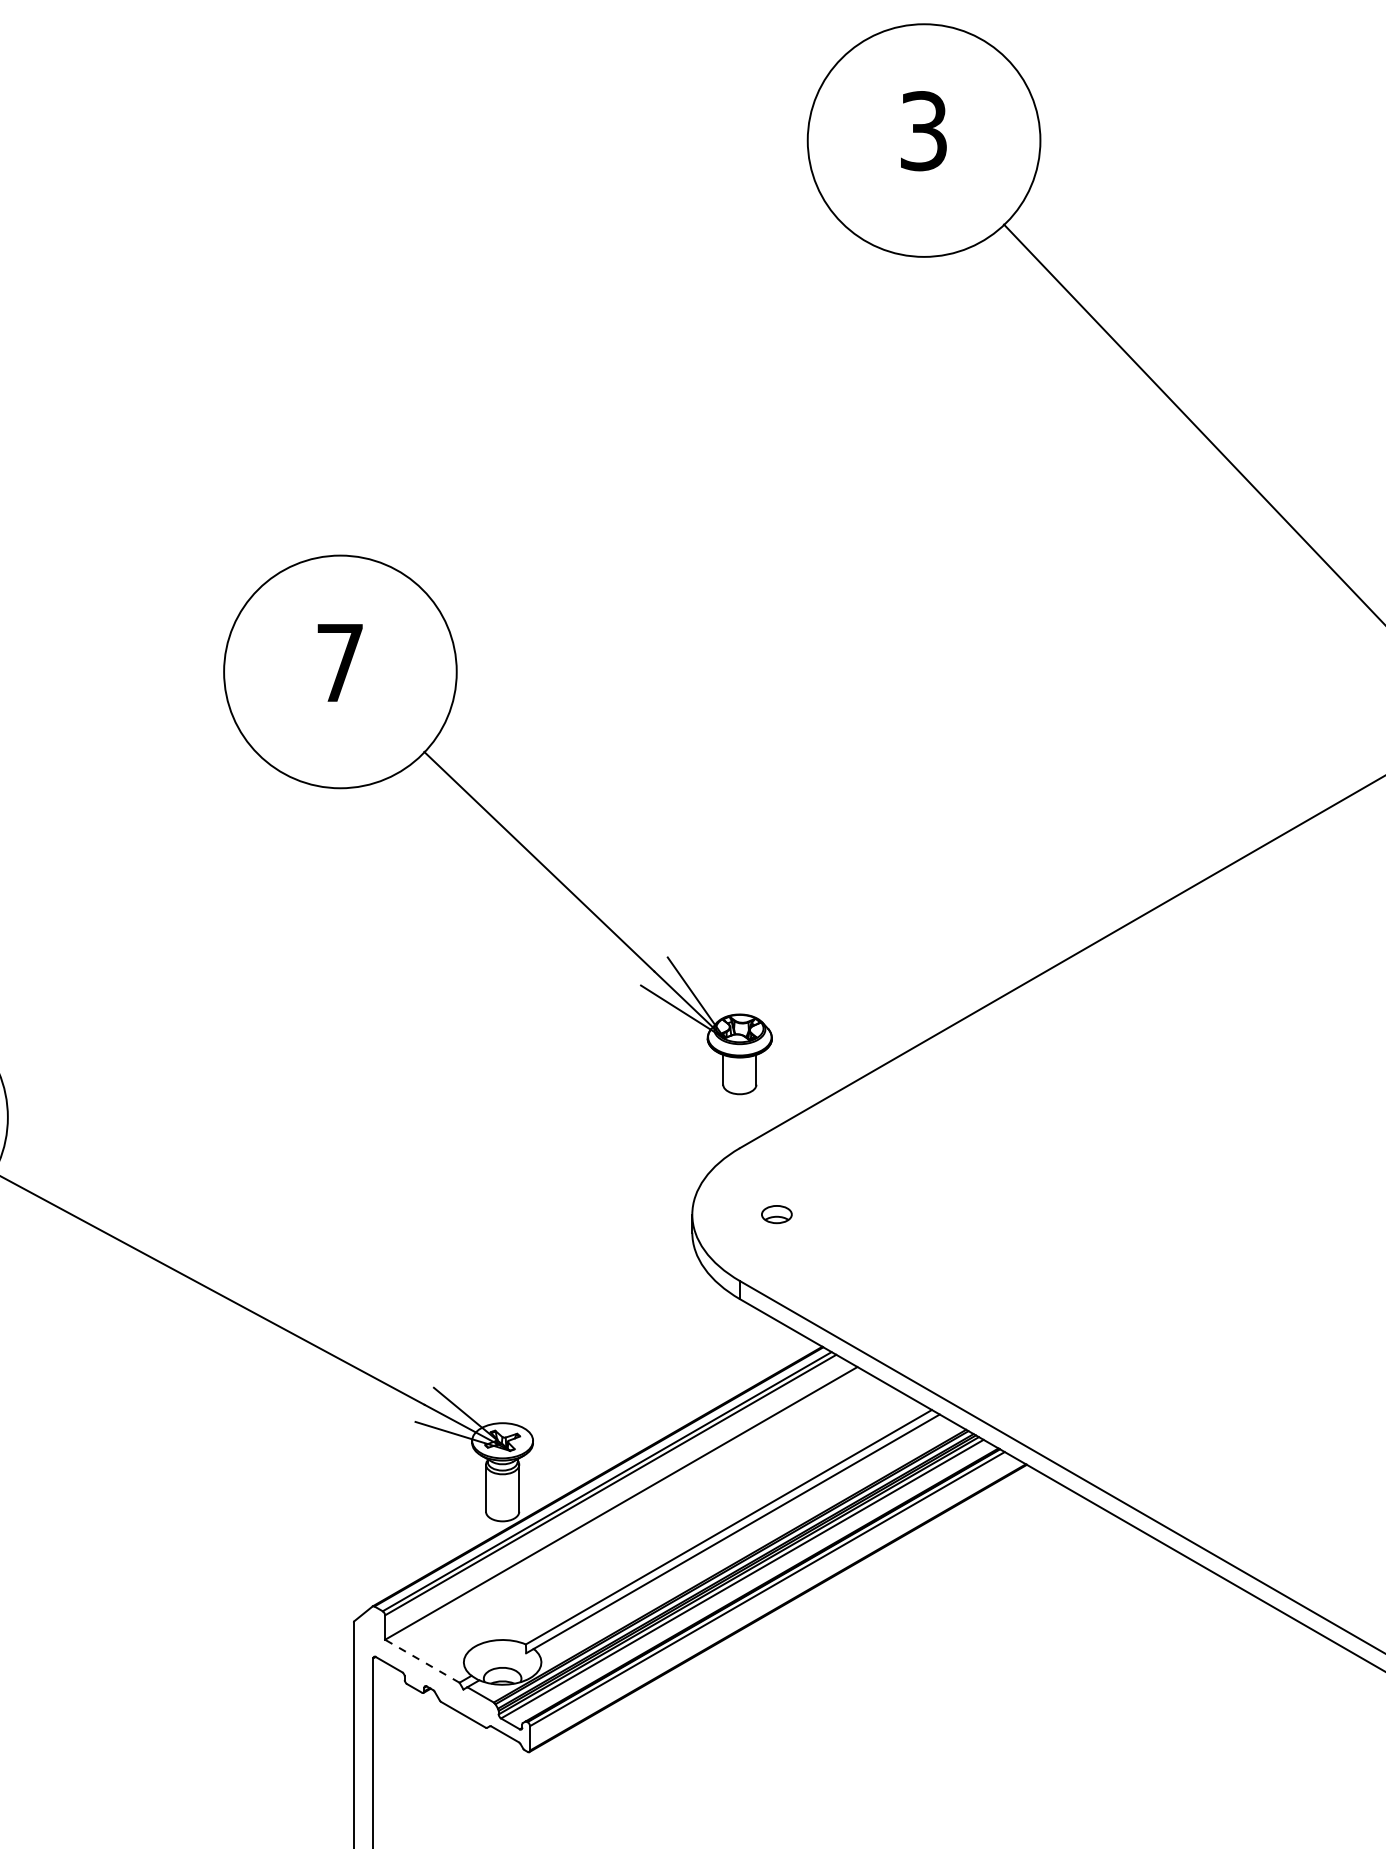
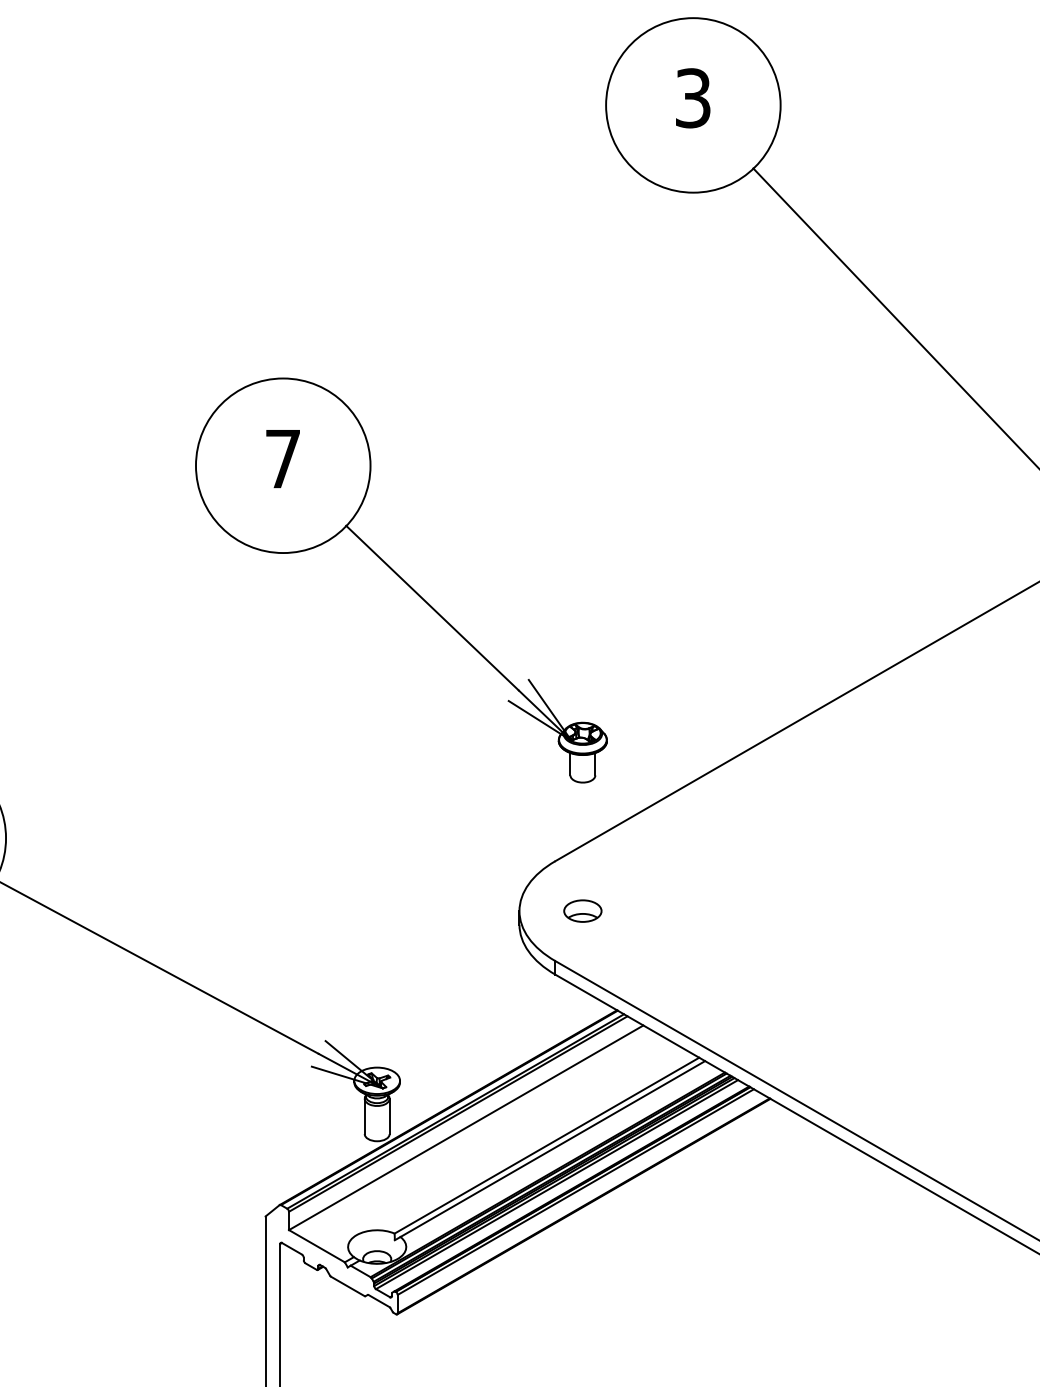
part: (497, 824) -> (401, 580), moved
part: (776, 1214) -> (582, 911), size x1.67
line: (422, 1661) -> (317, 1246), dashed -> solid

